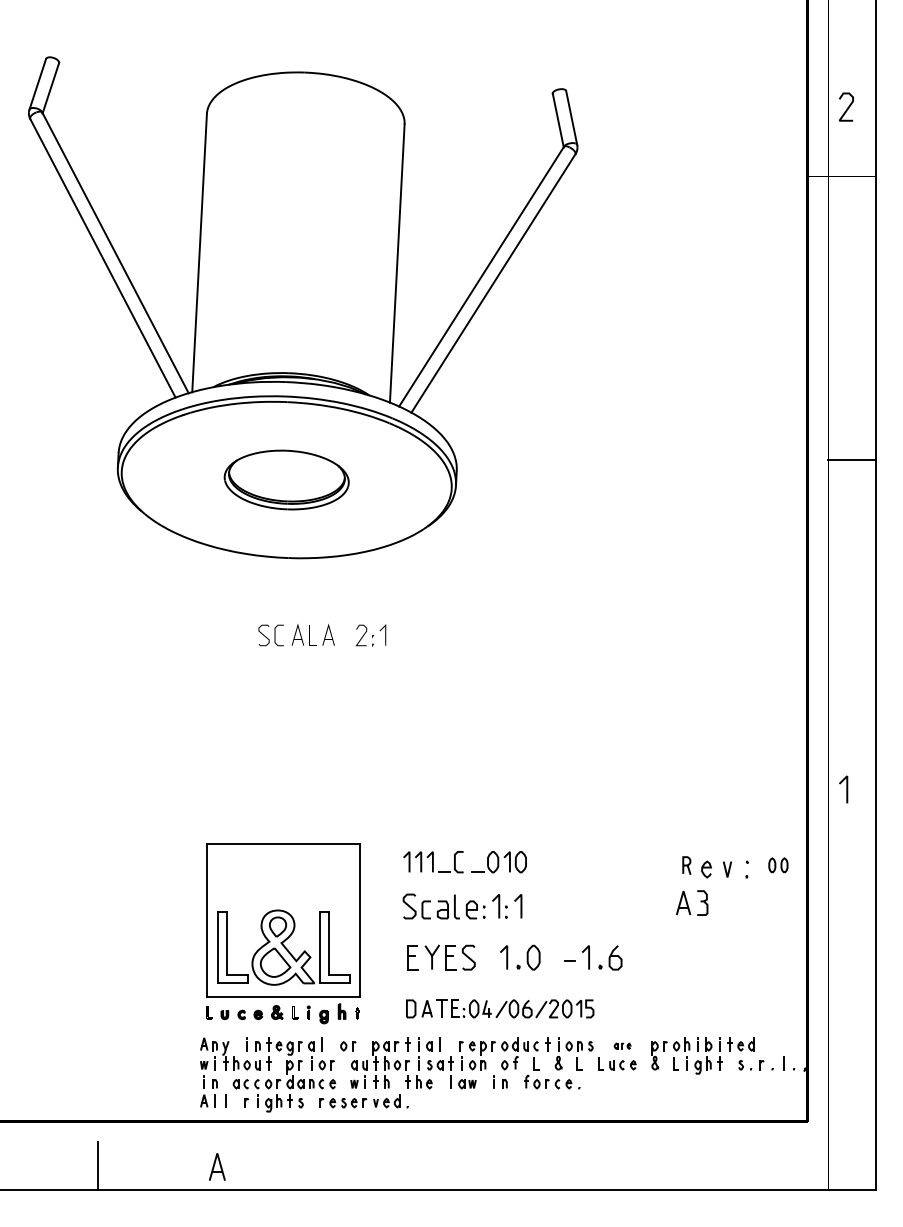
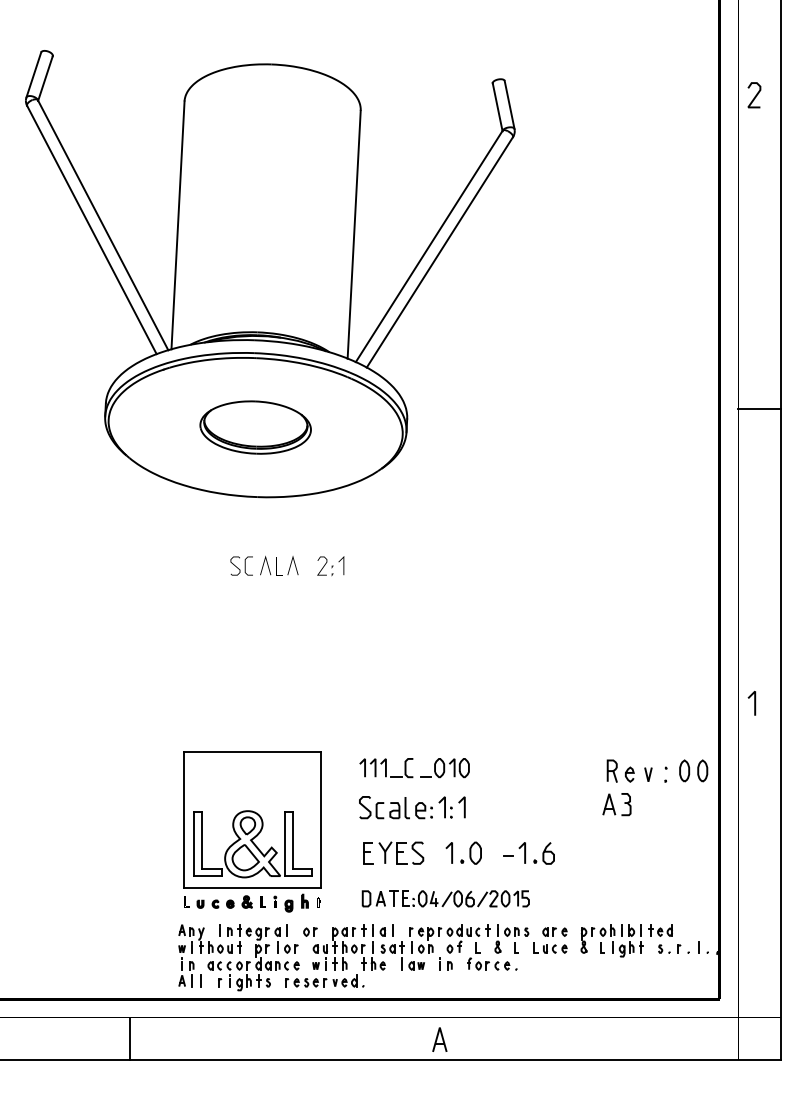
part: (686, 864) -> (611, 770), size x1.43
part: (778, 864) -> (693, 770), size x1.67
part: (622, 1045) -> (554, 931), size x1.67
line: (98, 1165) -> (129, 1038), moved
part: (216, 1166) -> (439, 1039), moved

